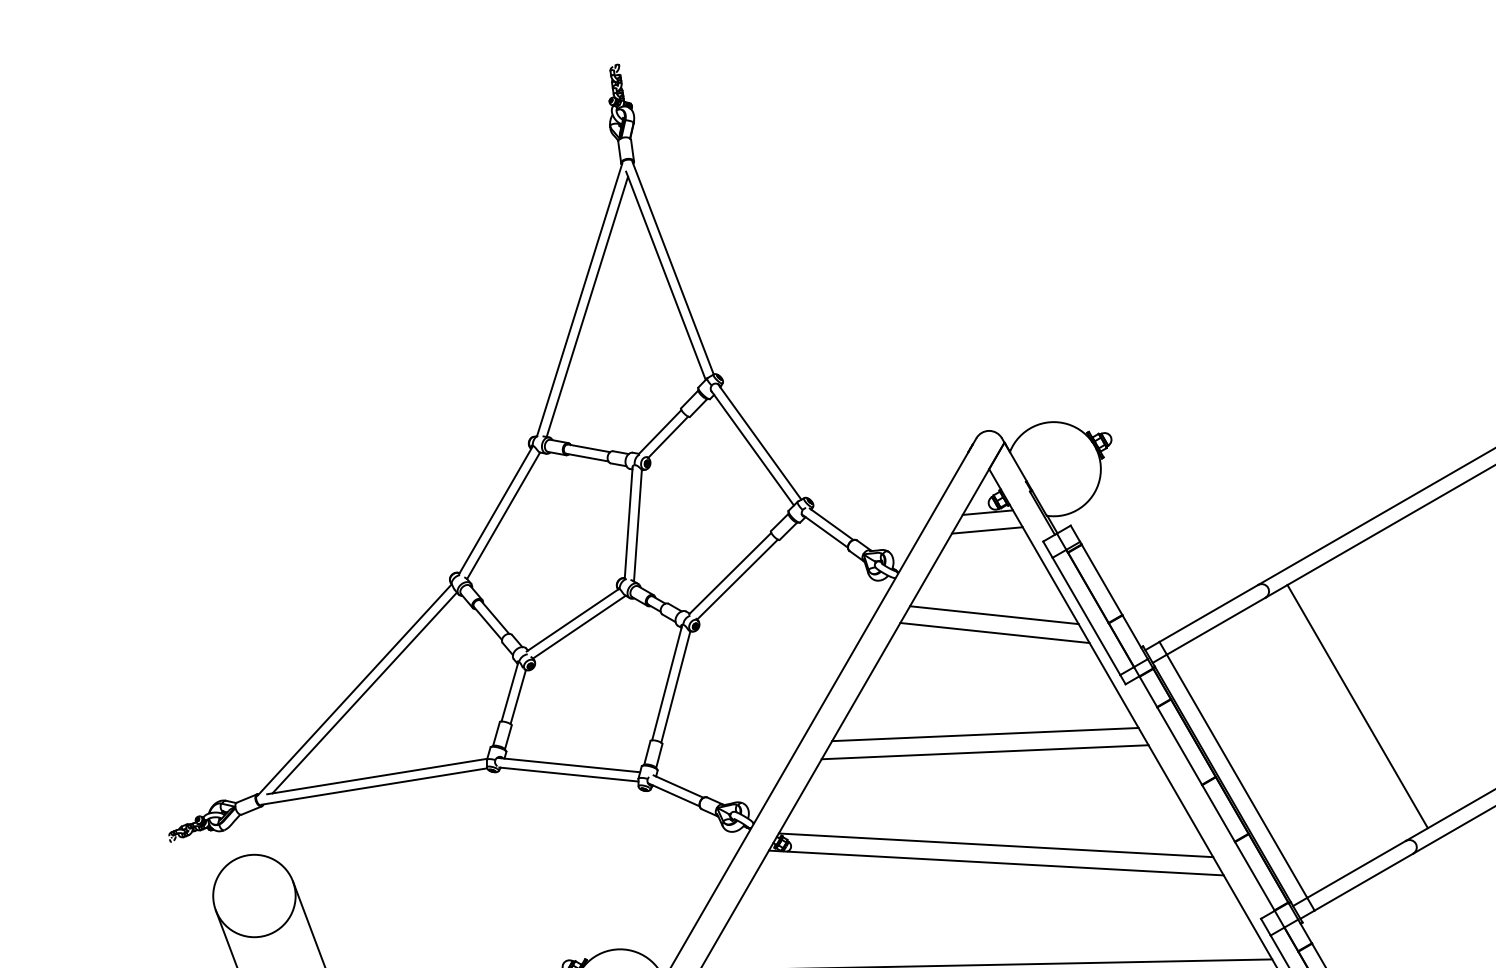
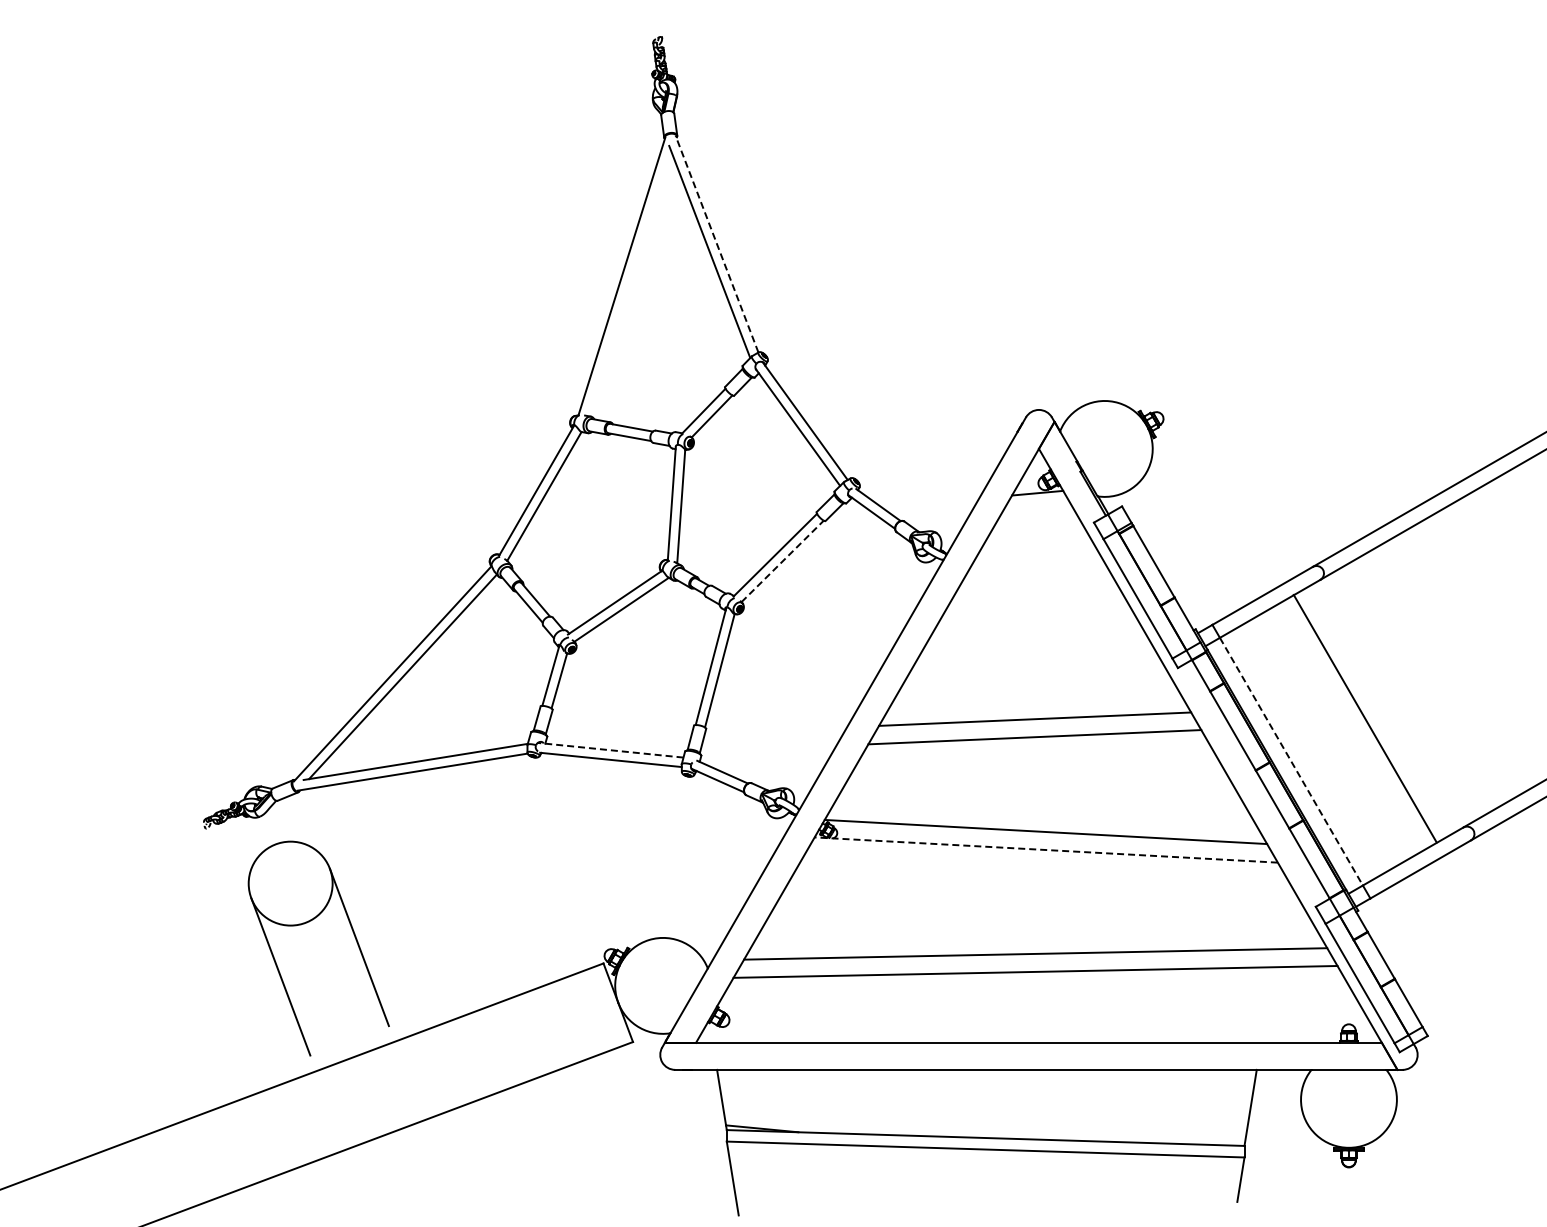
line: (673, 268) -> (717, 244), solid -> dashed
line: (587, 306) -> (629, 283), removed
line: (987, 530) -> (1037, 511), removed
line: (737, 579) -> (782, 561), solid -> dashed
line: (994, 615) -> (1044, 597), removed
line: (994, 632) -> (1044, 615), removed
line: (1356, 706) -> (1364, 718), moved
line: (569, 765) -> (611, 750), solid -> dashed
line: (1237, 776) -> (1291, 761), solid -> dashed
line: (996, 863) -> (1046, 850), solid -> dashed

